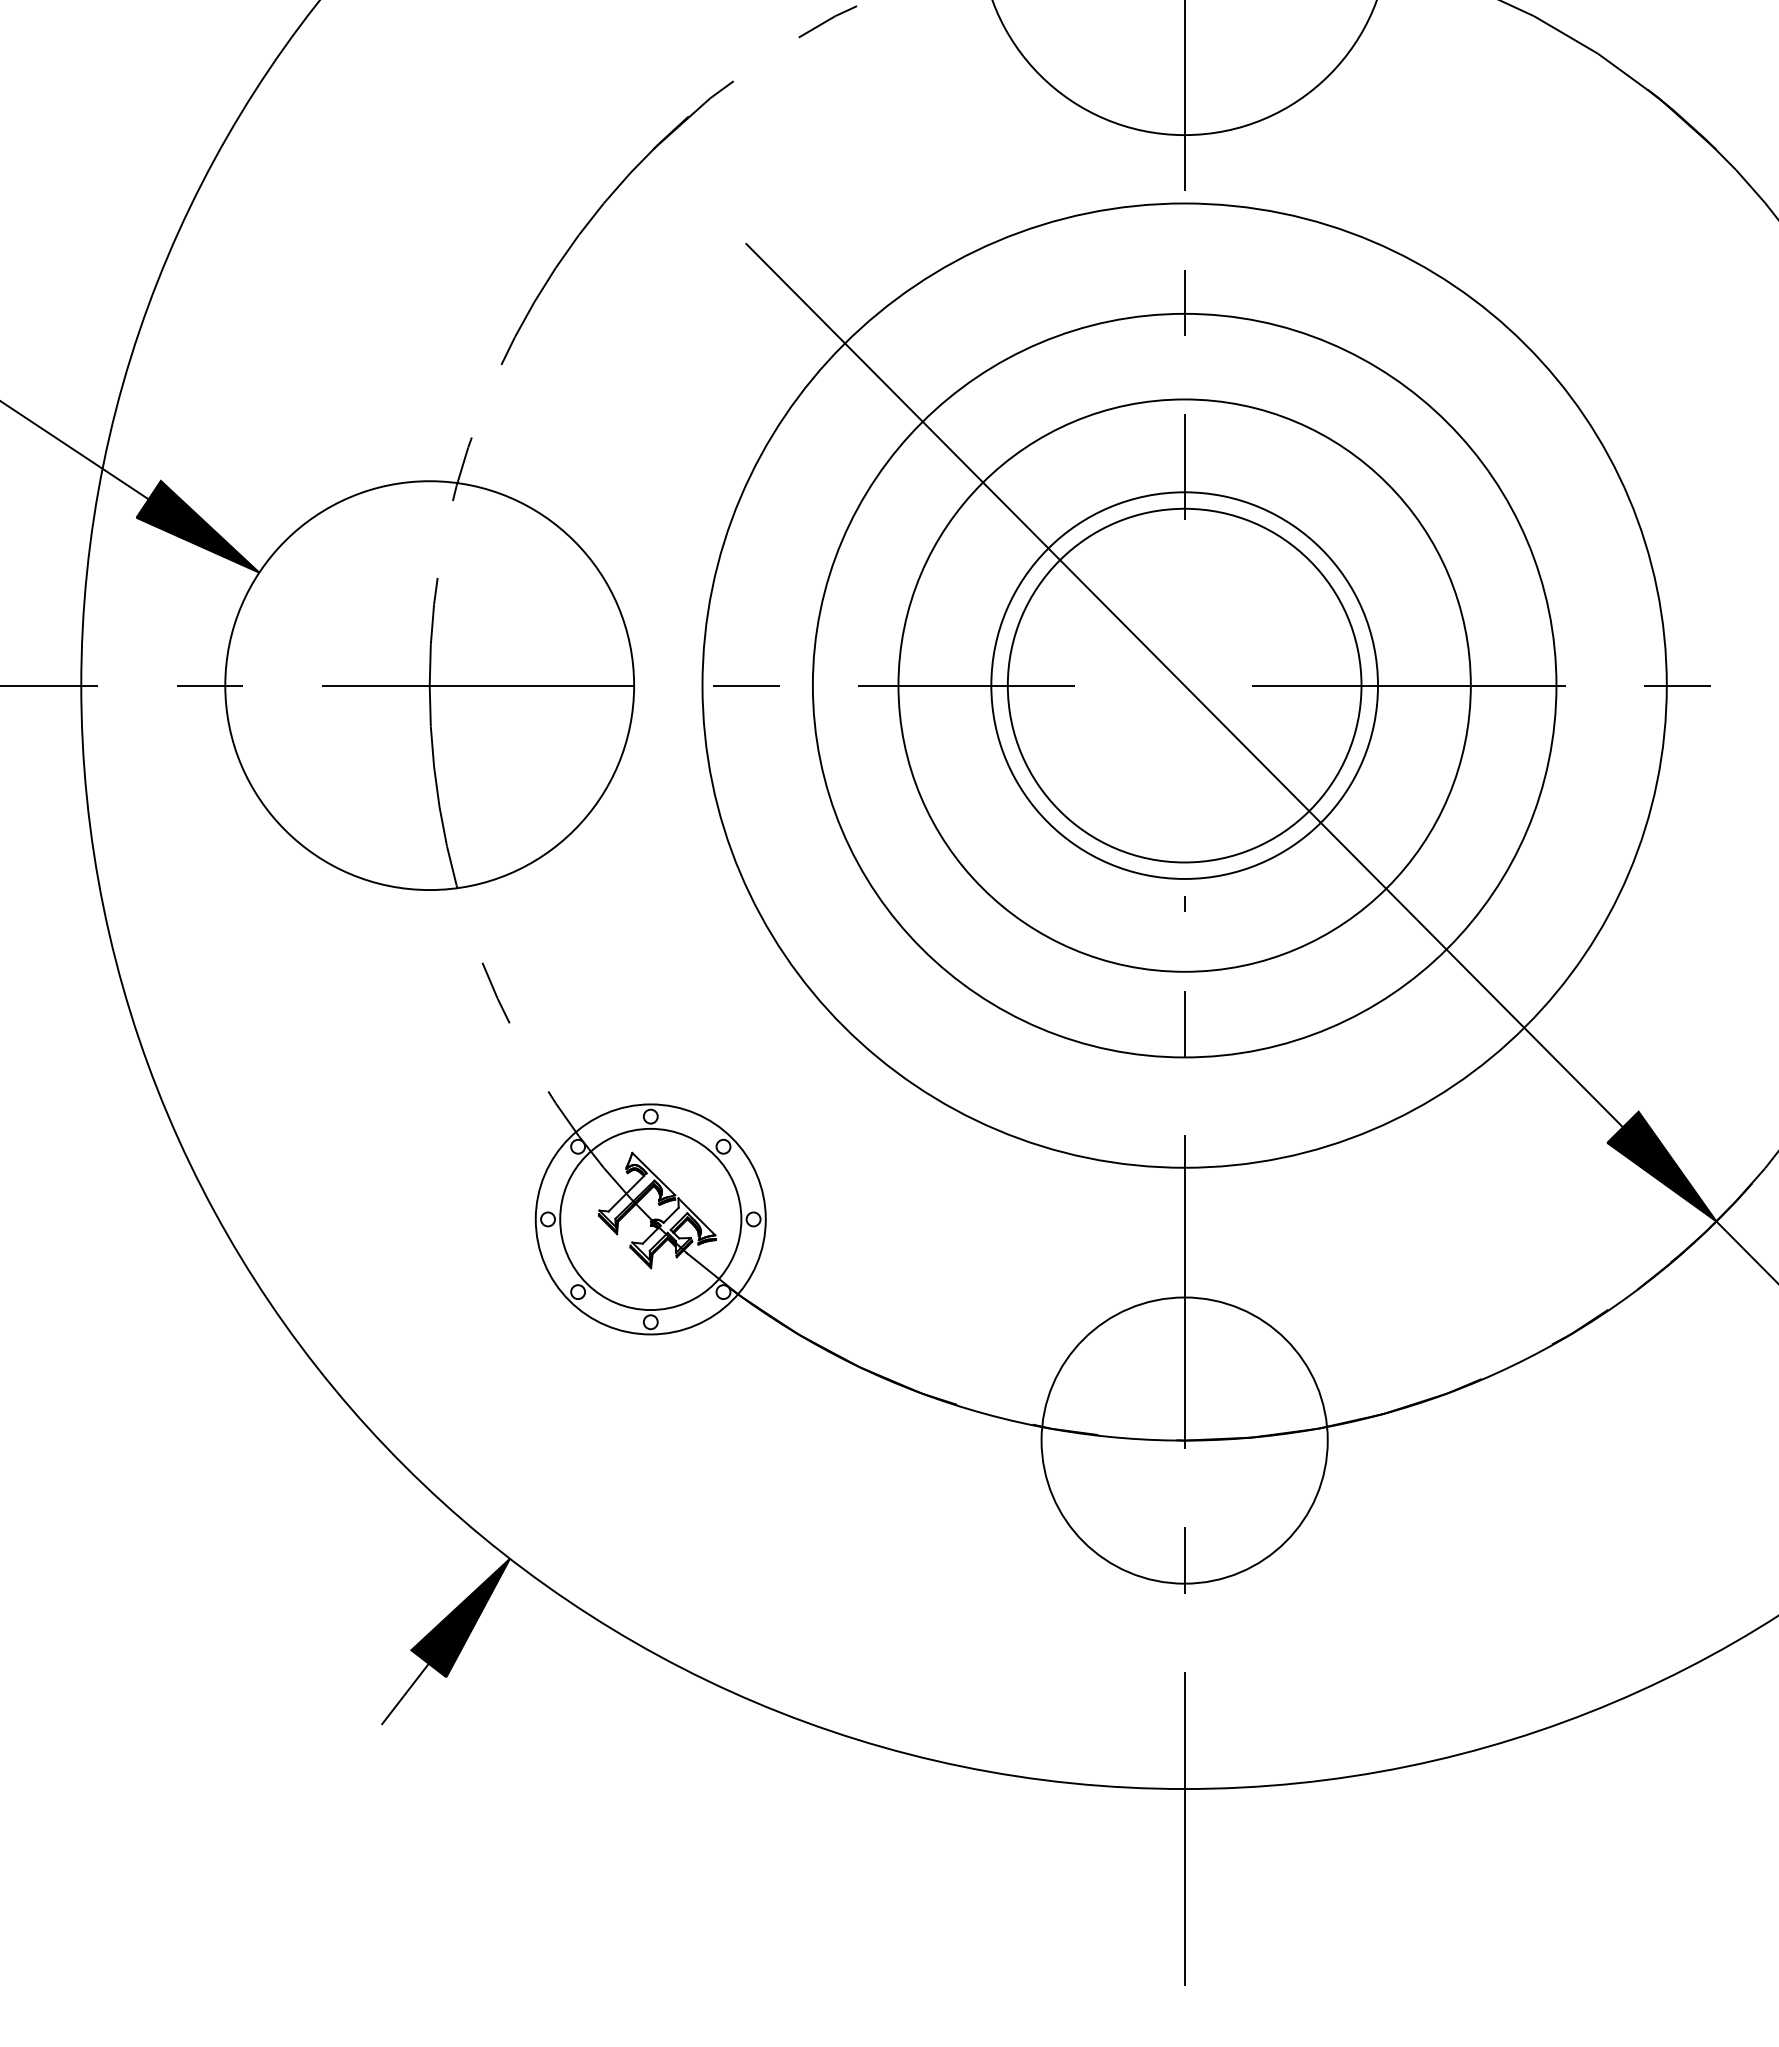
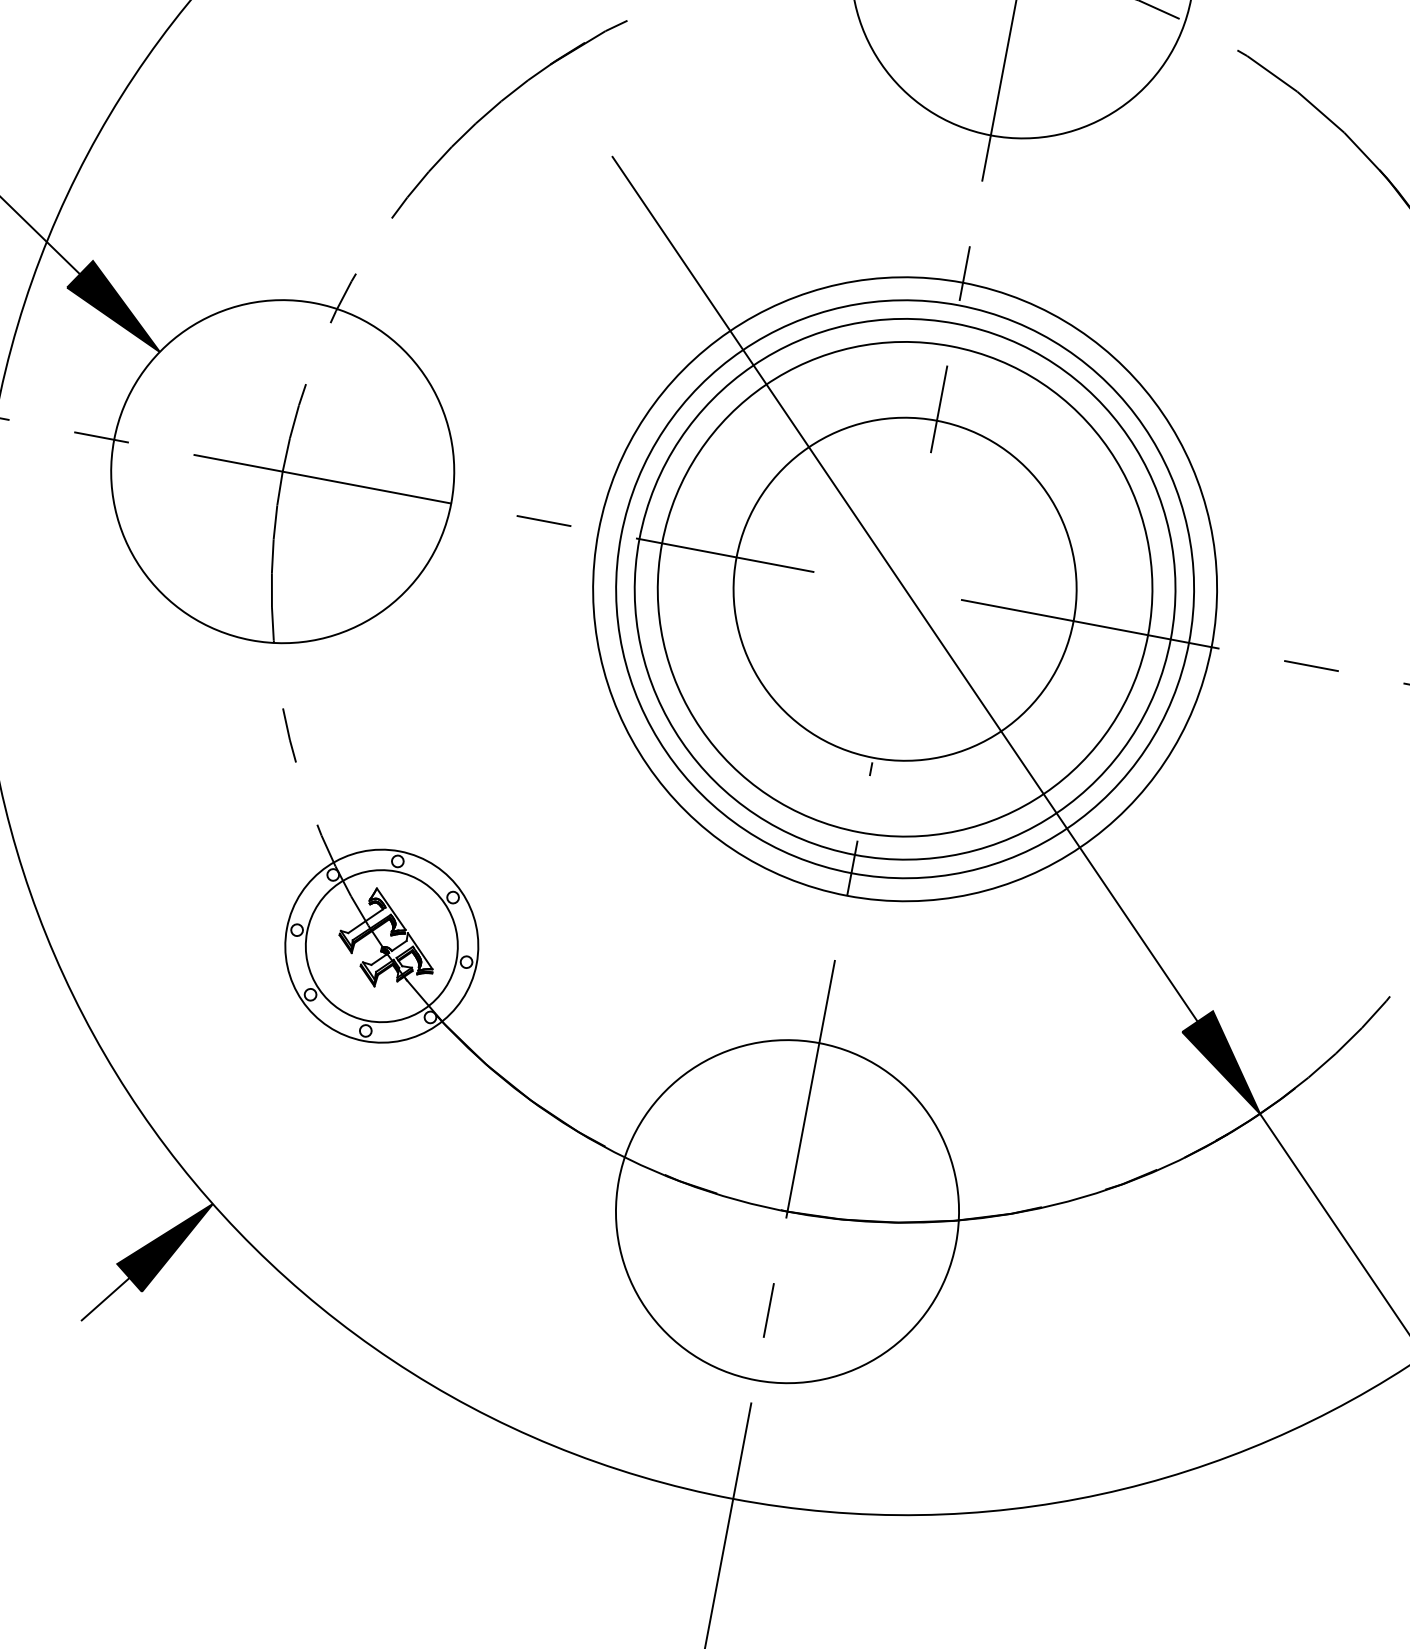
circle: (1184, 685) -> (905, 589), size x0.71
circle: (1184, 685) -> (905, 589), size x0.71
circle: (1184, 685) -> (905, 589), size x1.67
circle: (1184, 685) -> (905, 589), size x1.67
circle: (1184, 1440) -> (787, 1211), size x1.43

